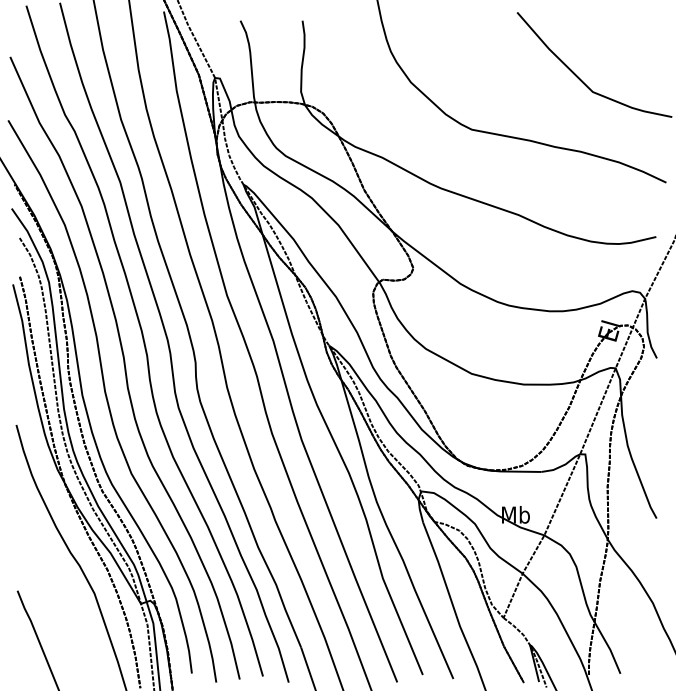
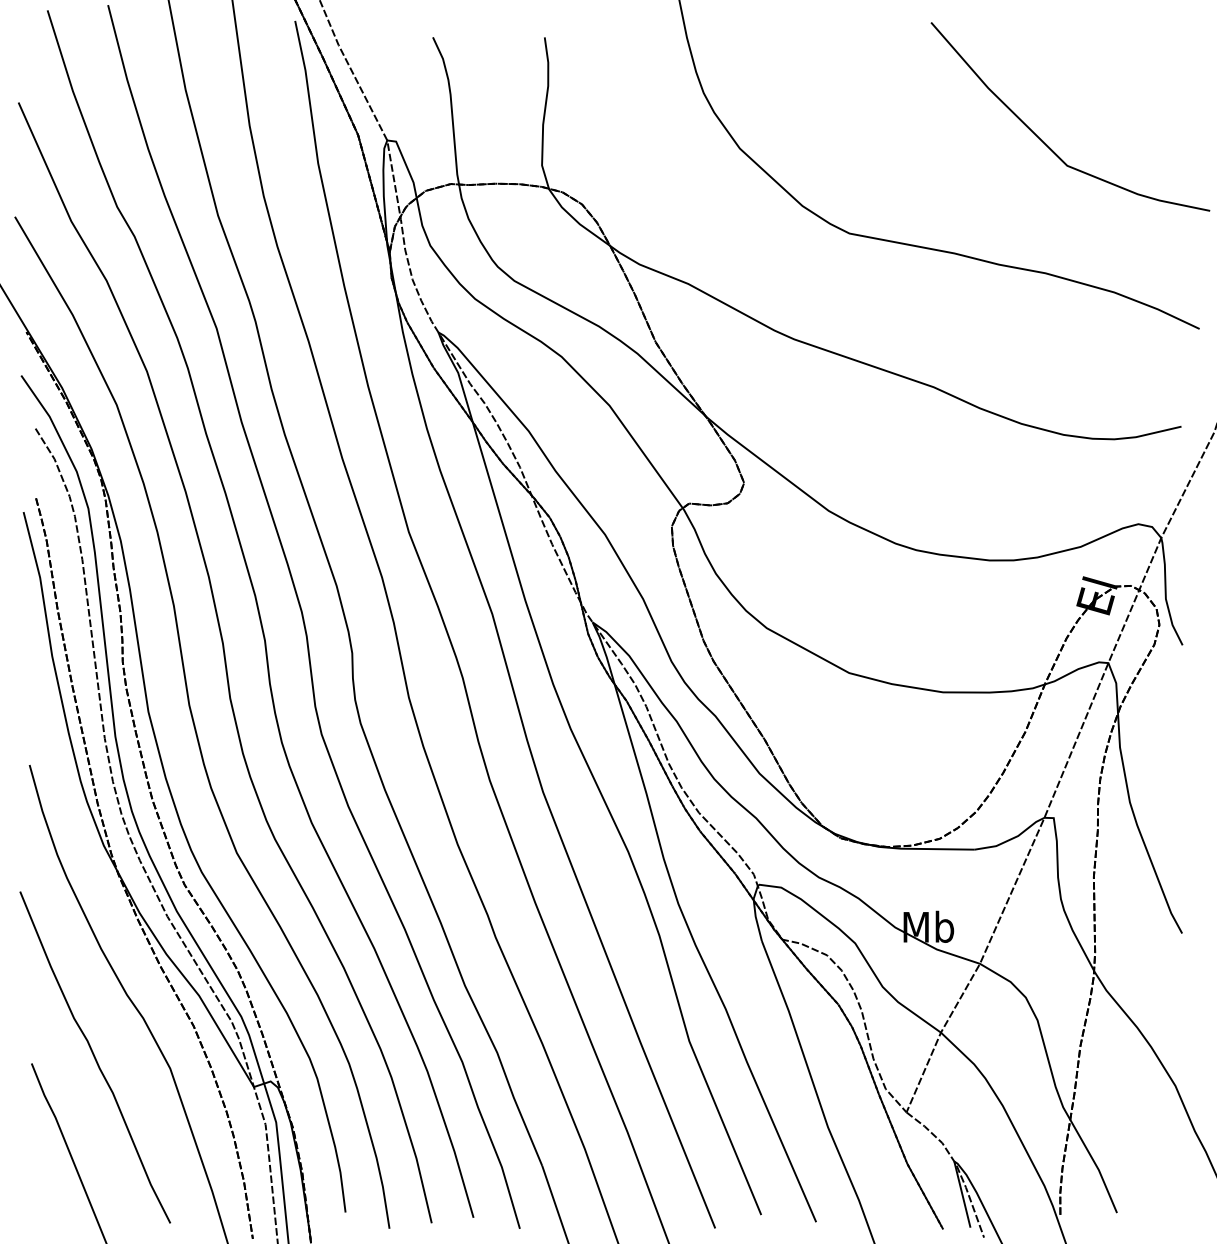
curve: (52, 587) -> (94, 1057), added

